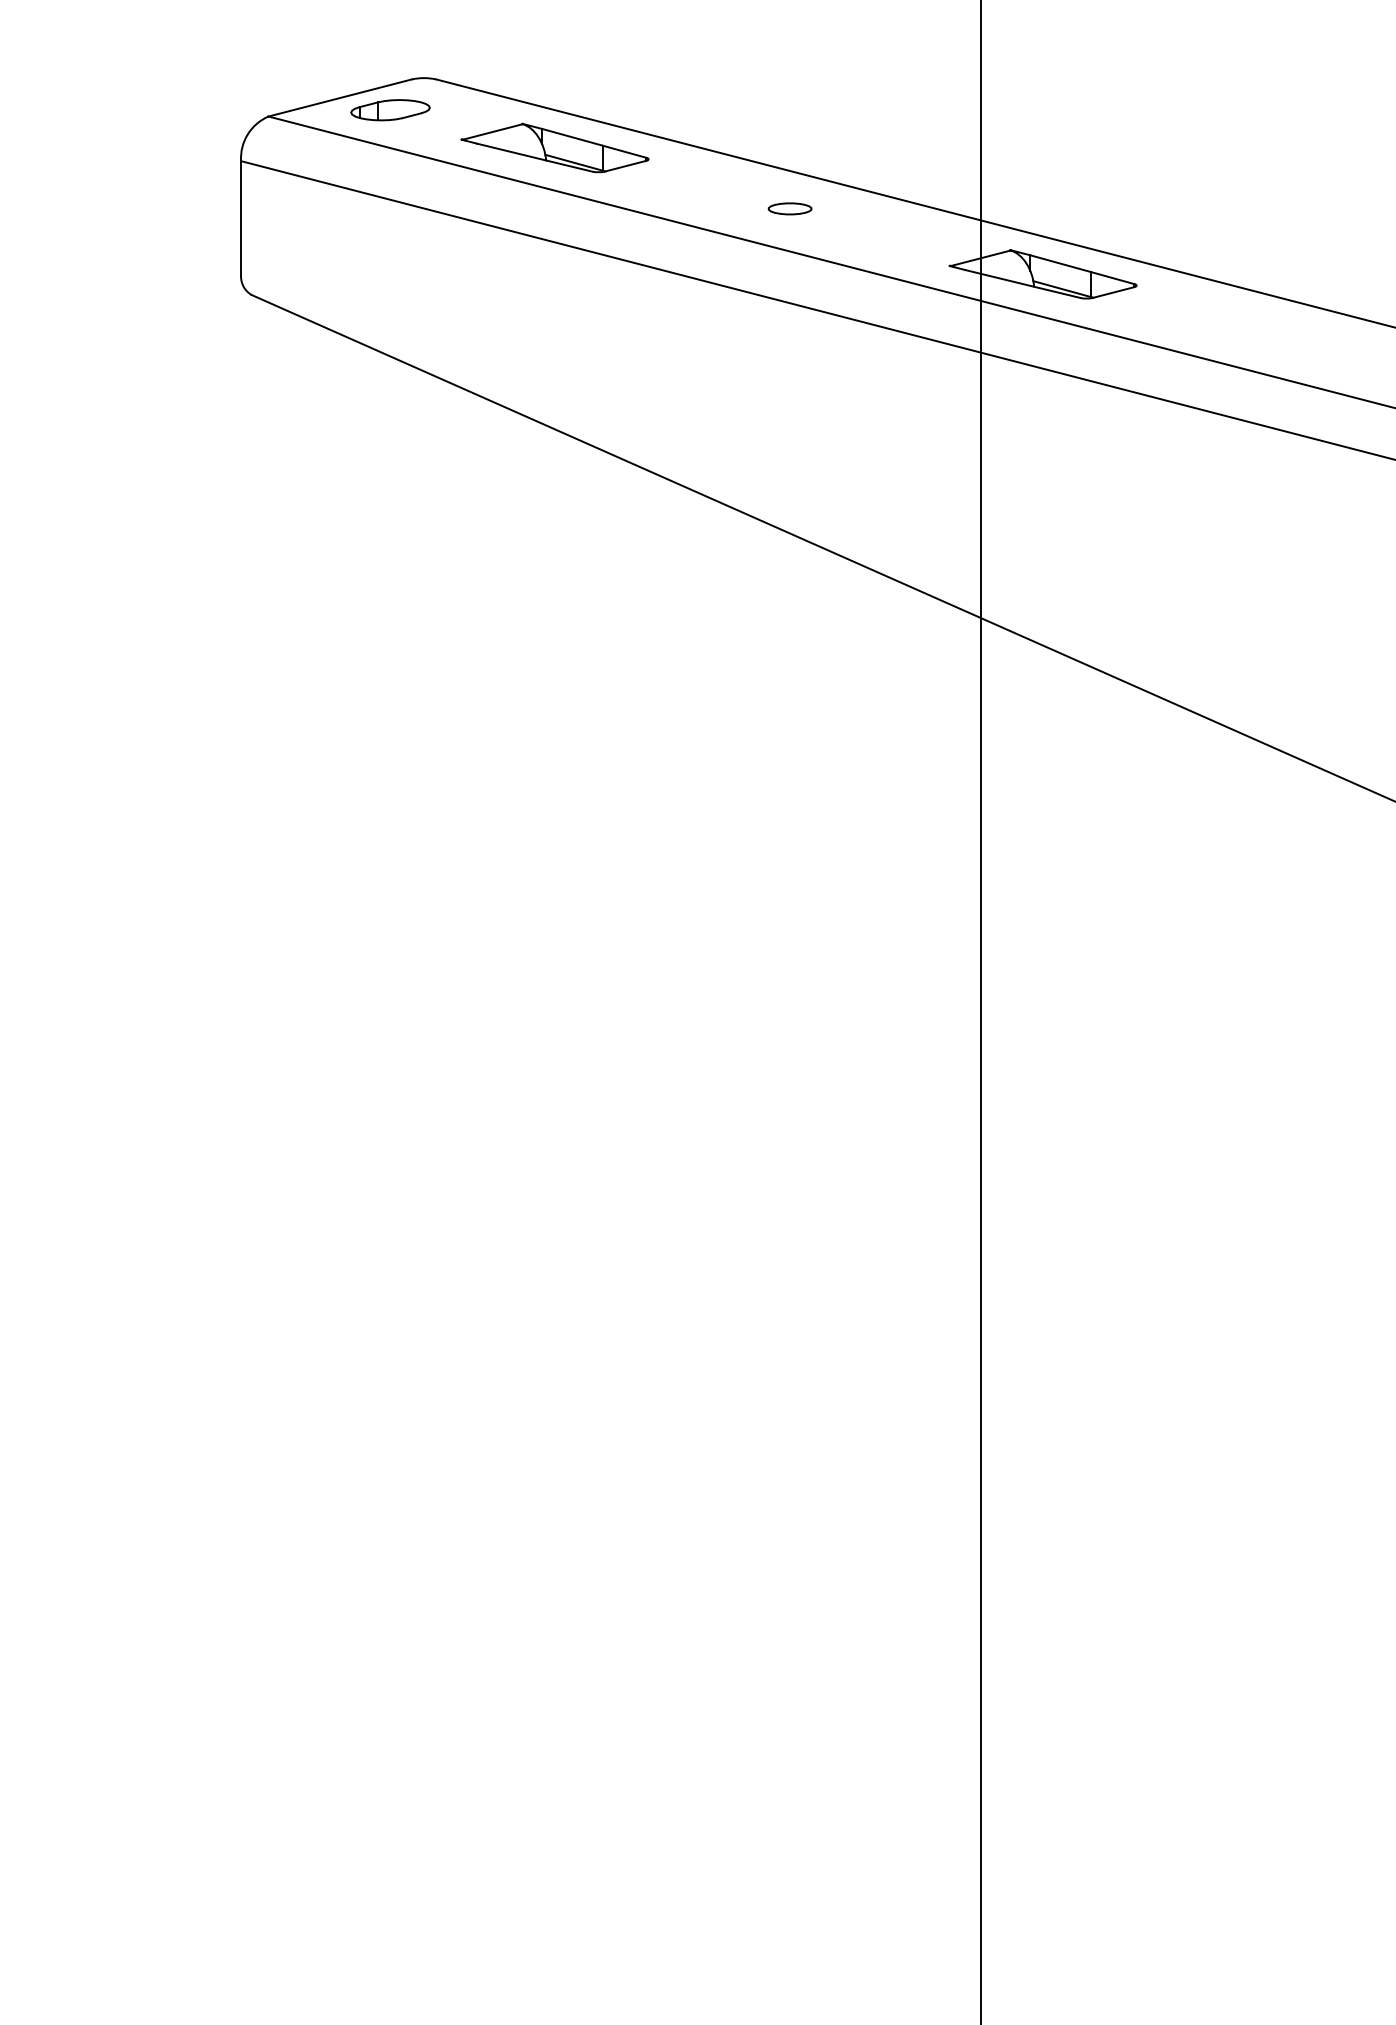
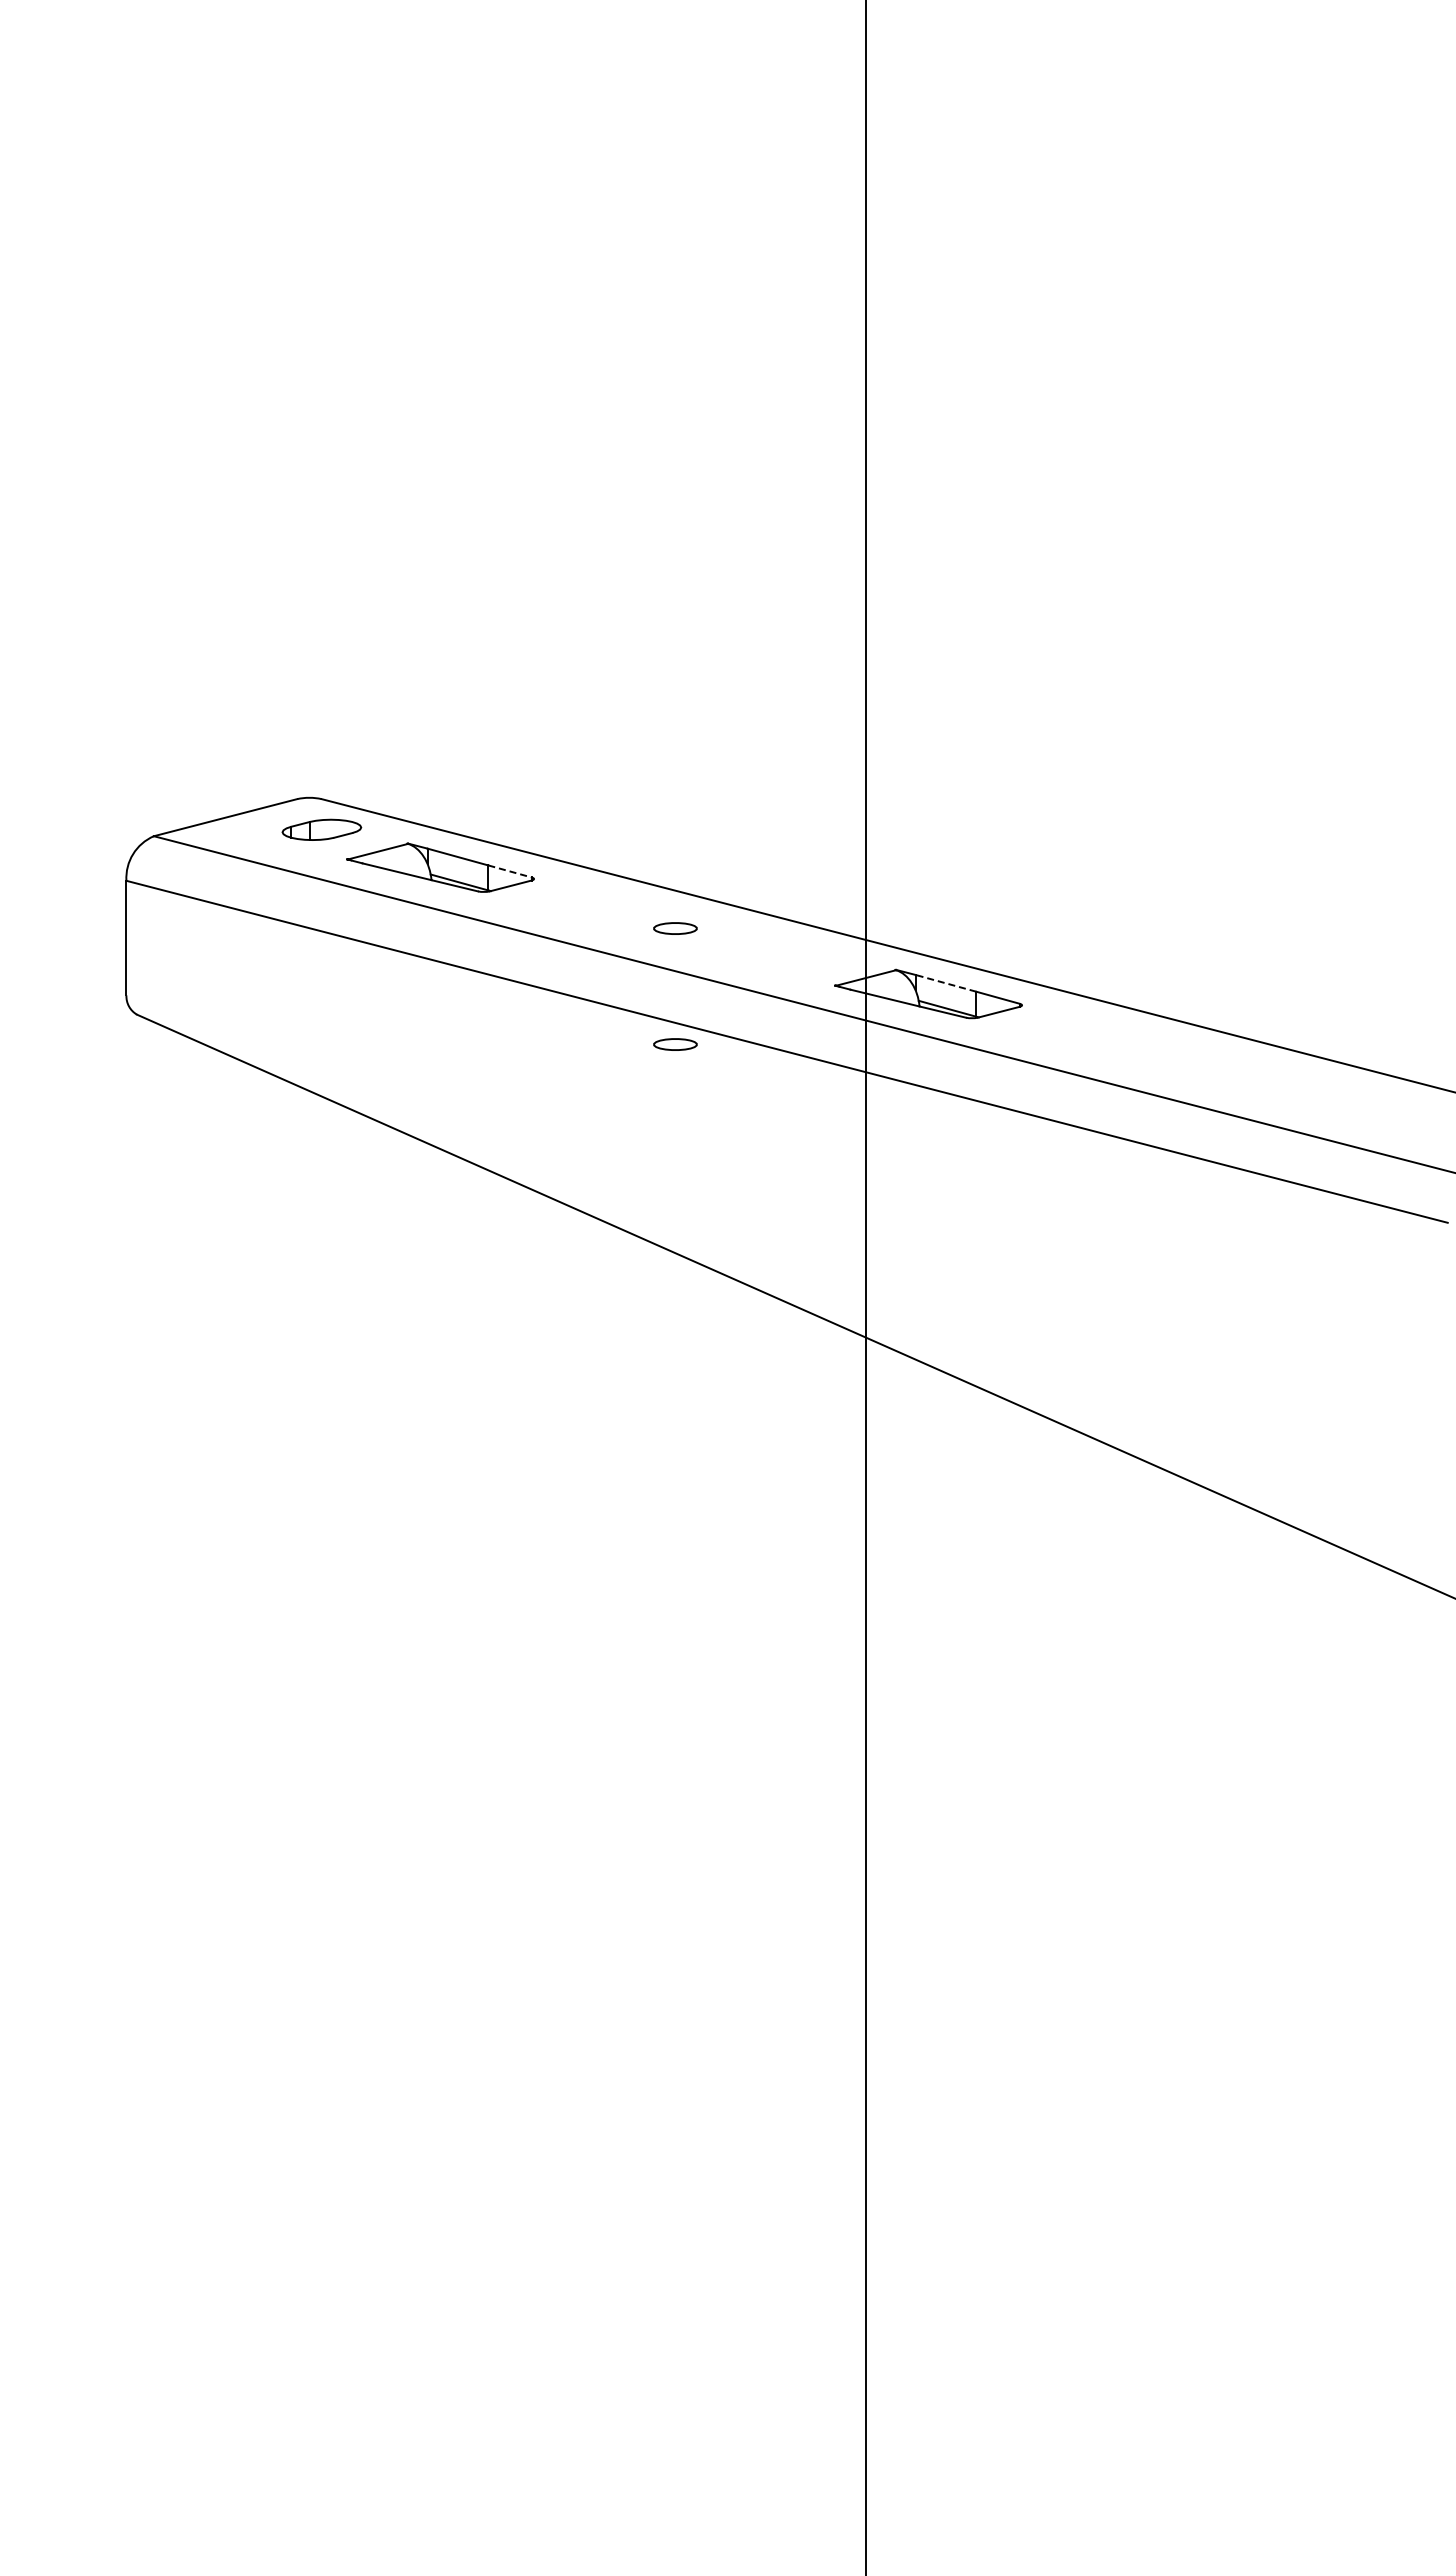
part: (390, 109) -> (321, 829), moved
line: (625, 151) -> (510, 871), solid -> dashed
line: (1060, 263) -> (945, 983), solid -> dashed
part: (790, 324) -> (675, 1044), added

